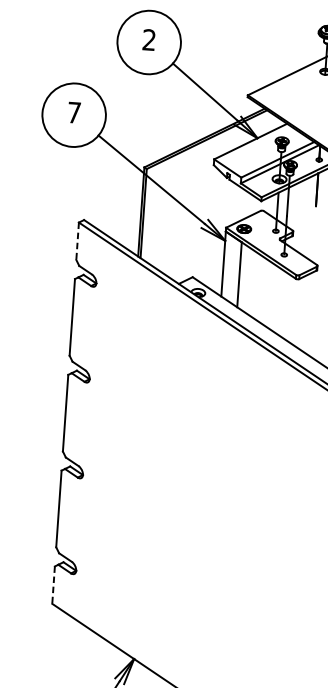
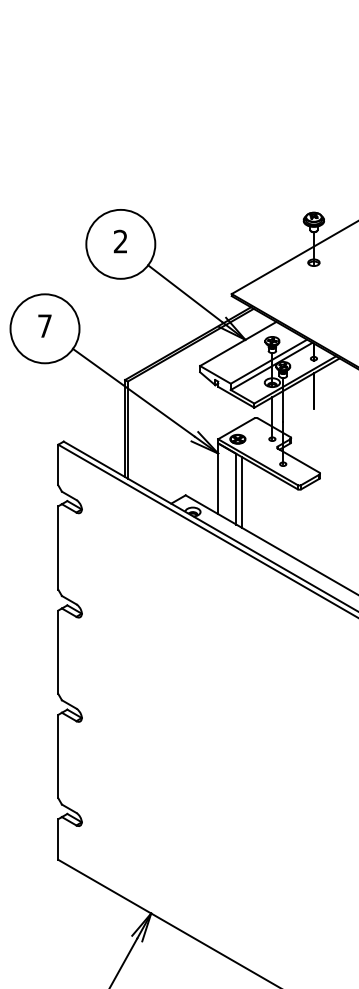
line: (77, 241) -> (58, 465), dashed -> solid
line: (244, 277) -> (241, 491), added
line: (53, 586) -> (58, 840), dashed -> solid

